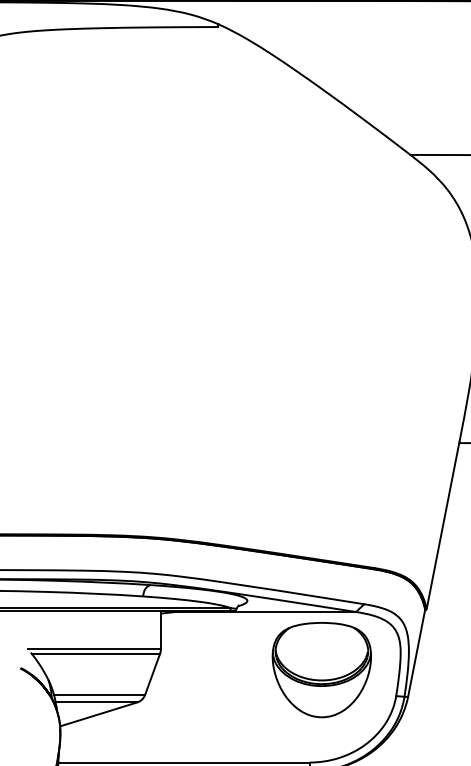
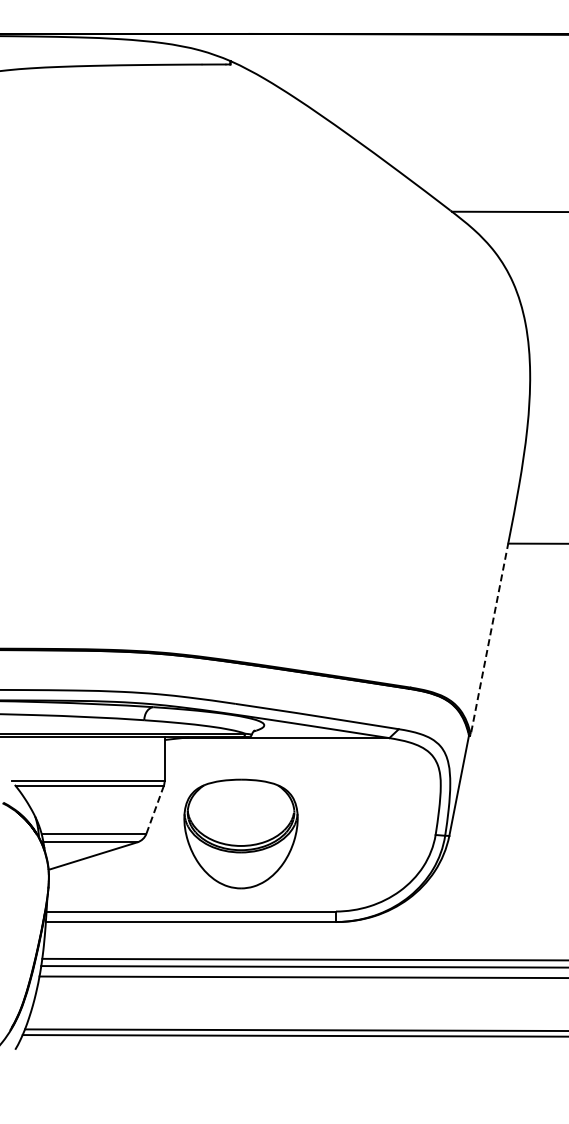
line: (442, 525) -> (489, 638), solid -> dashed
part: (321, 669) -> (240, 833), moved
line: (152, 673) -> (155, 809), solid -> dashed

